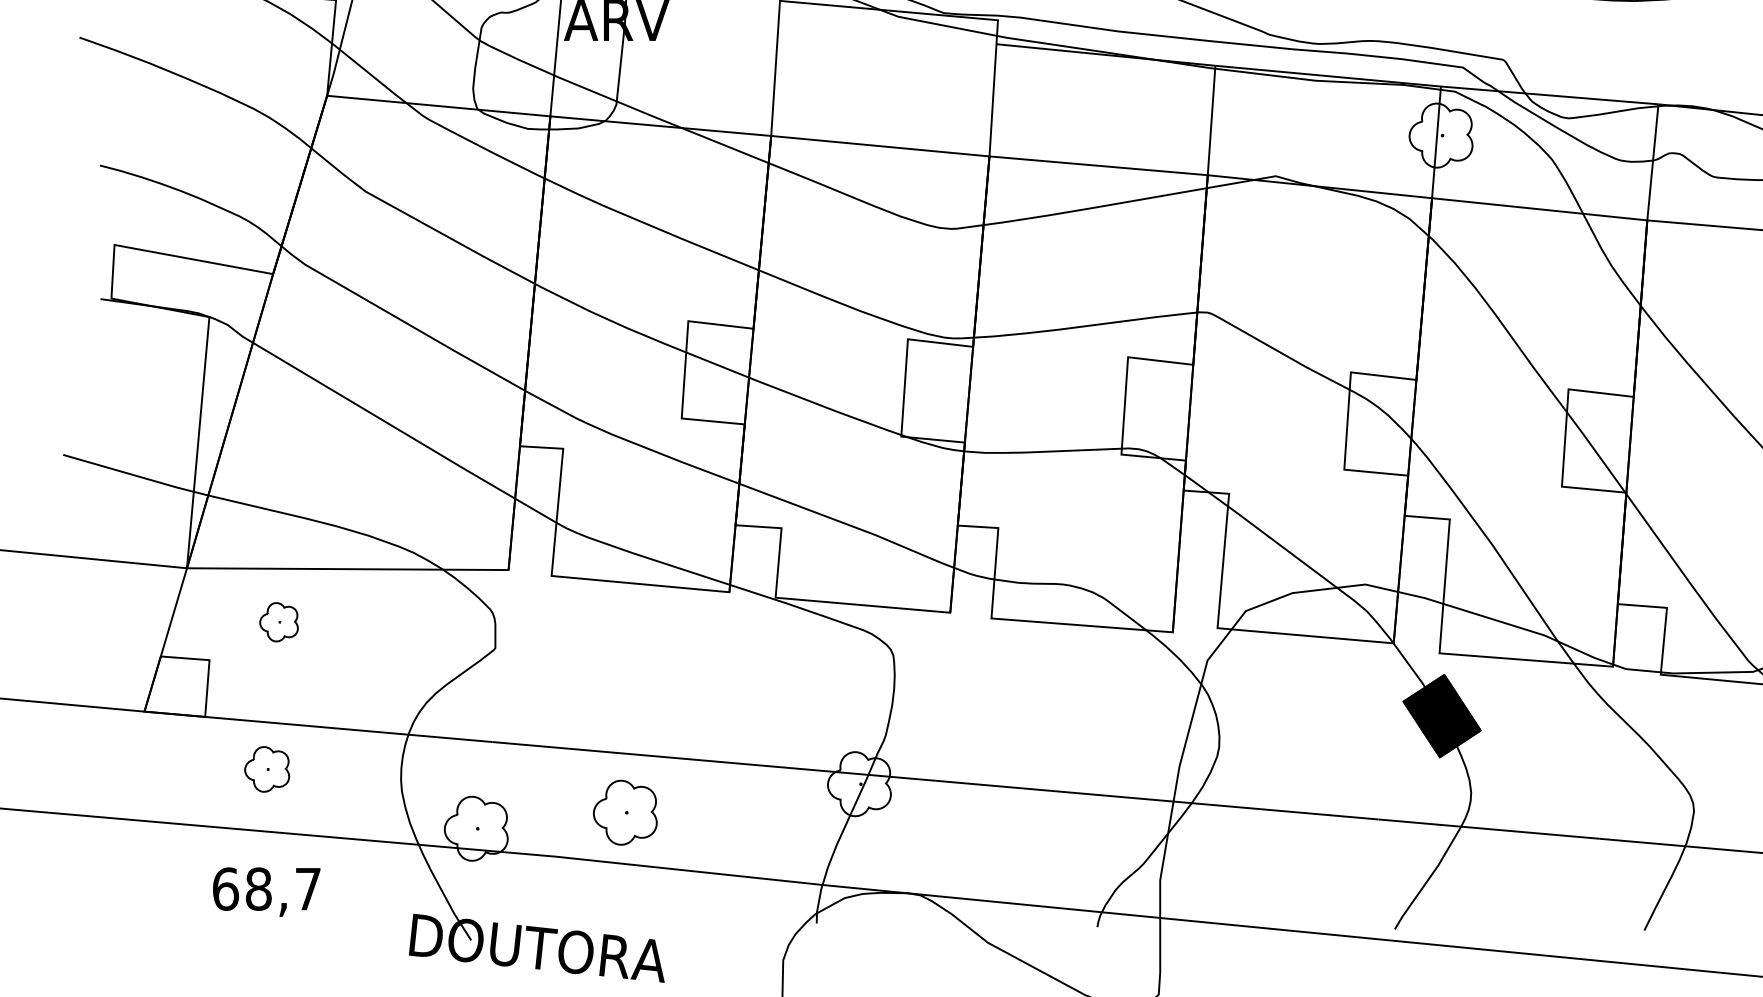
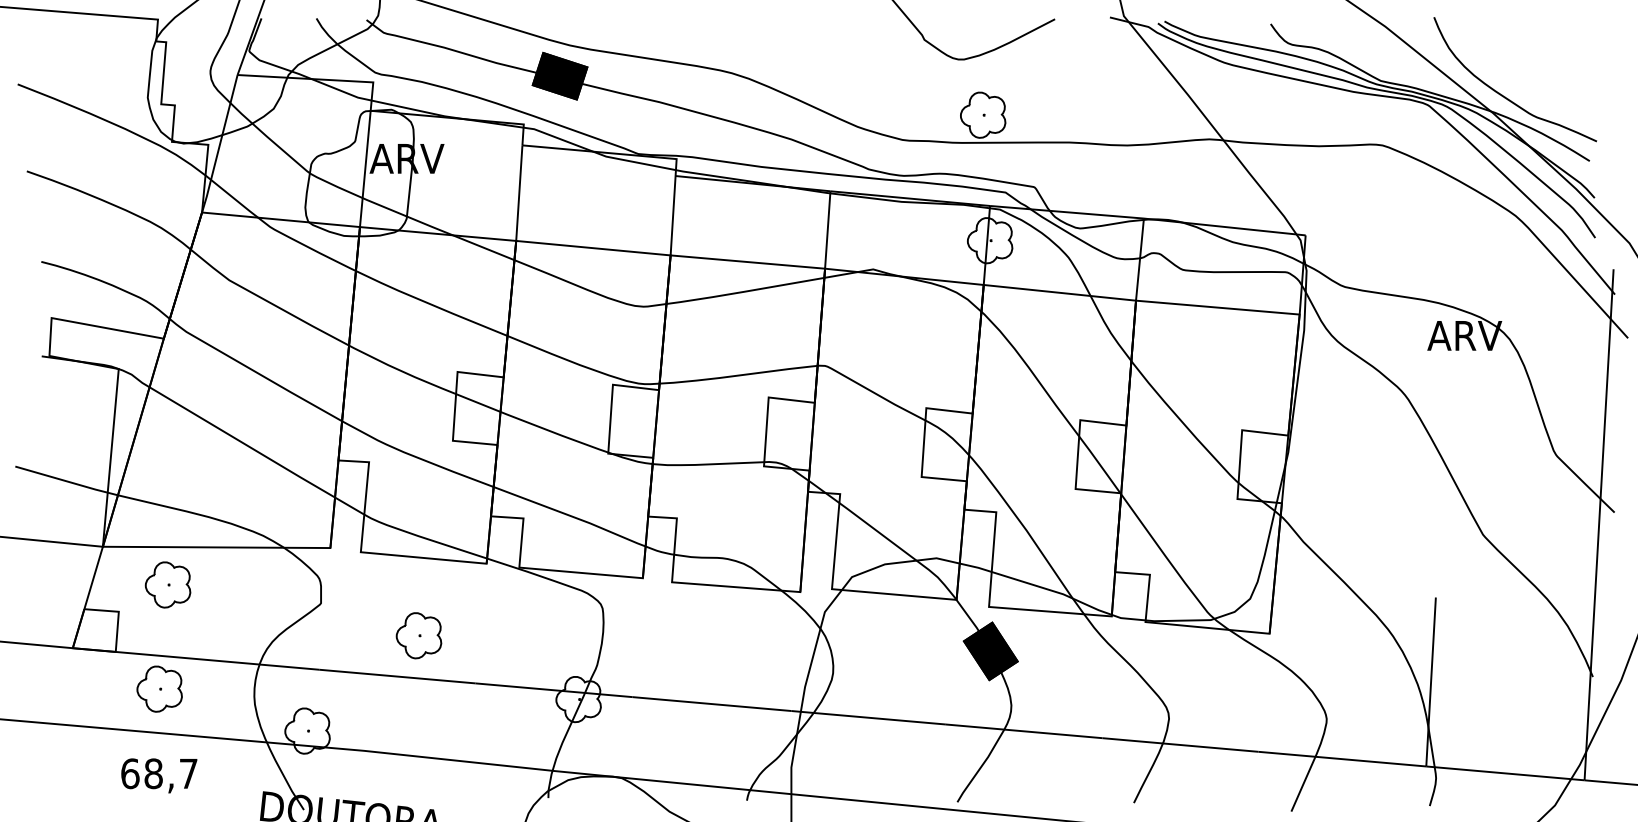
part: (278, 621) -> (167, 584), size x1.67
part: (266, 768) -> (159, 688), size x1.43
part: (624, 812) -> (418, 635), moved

